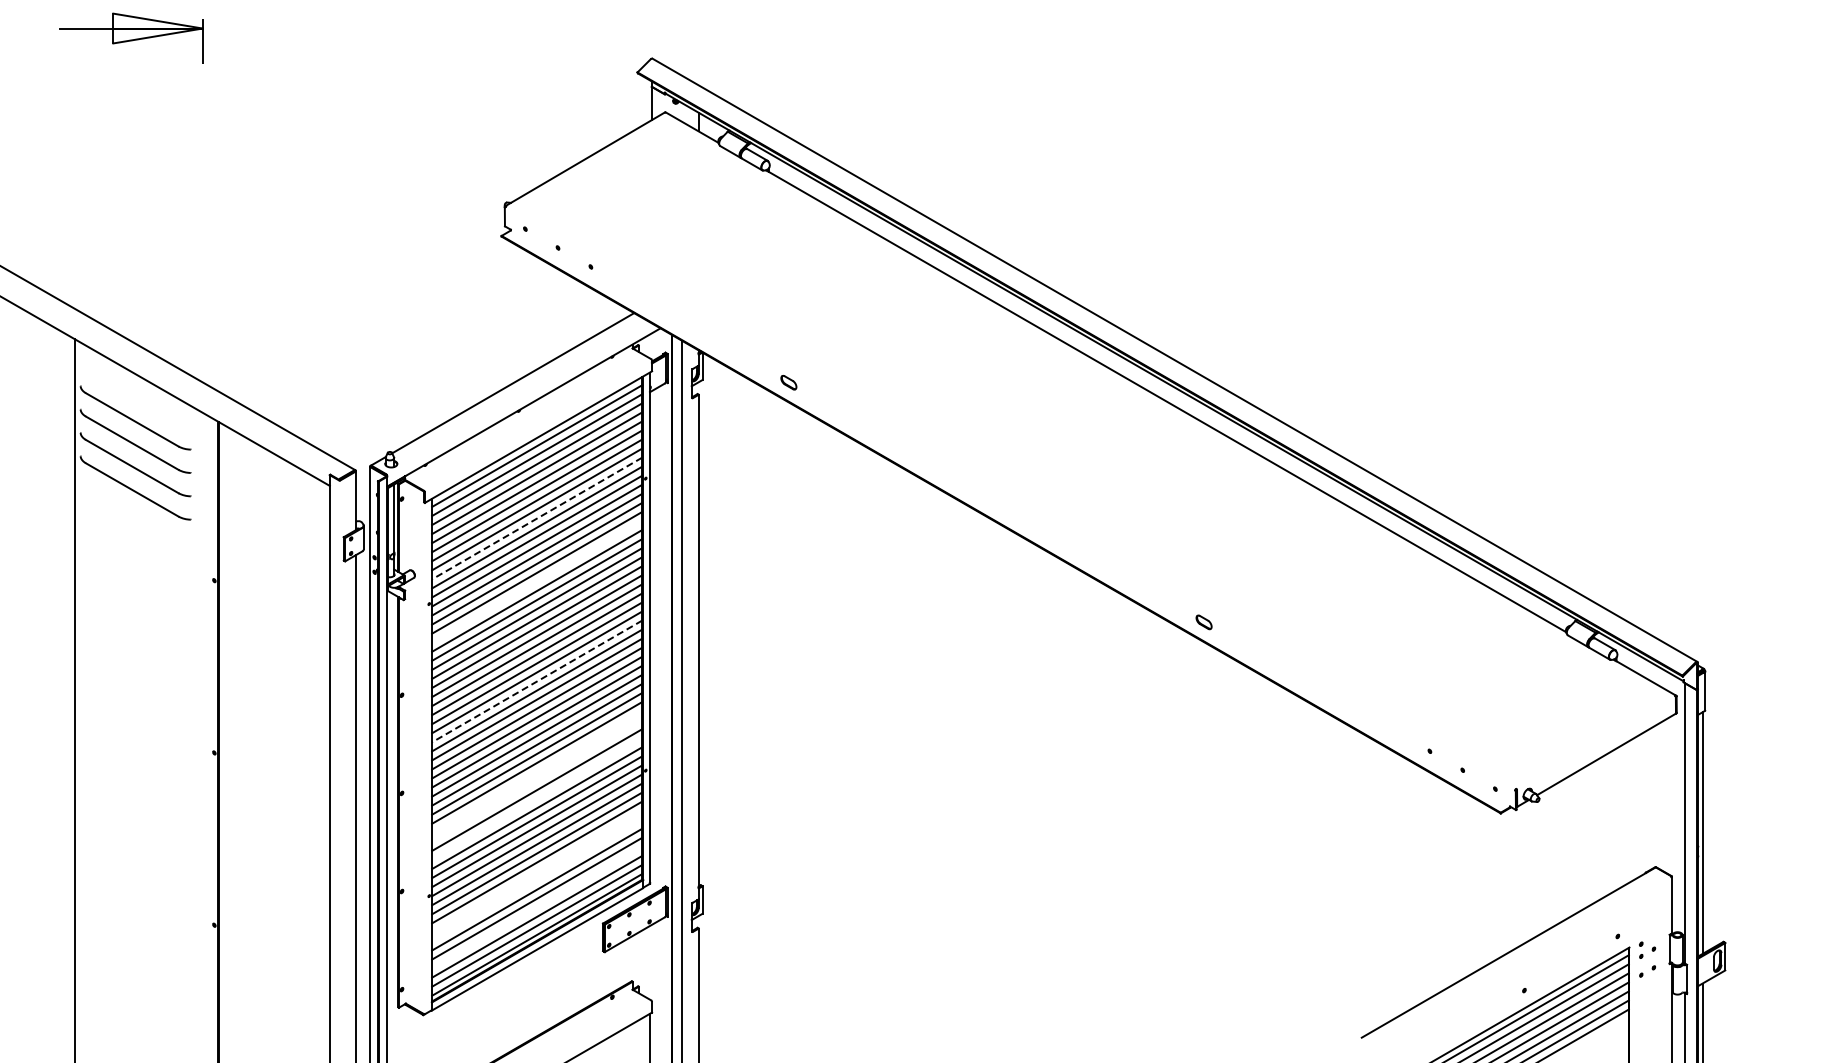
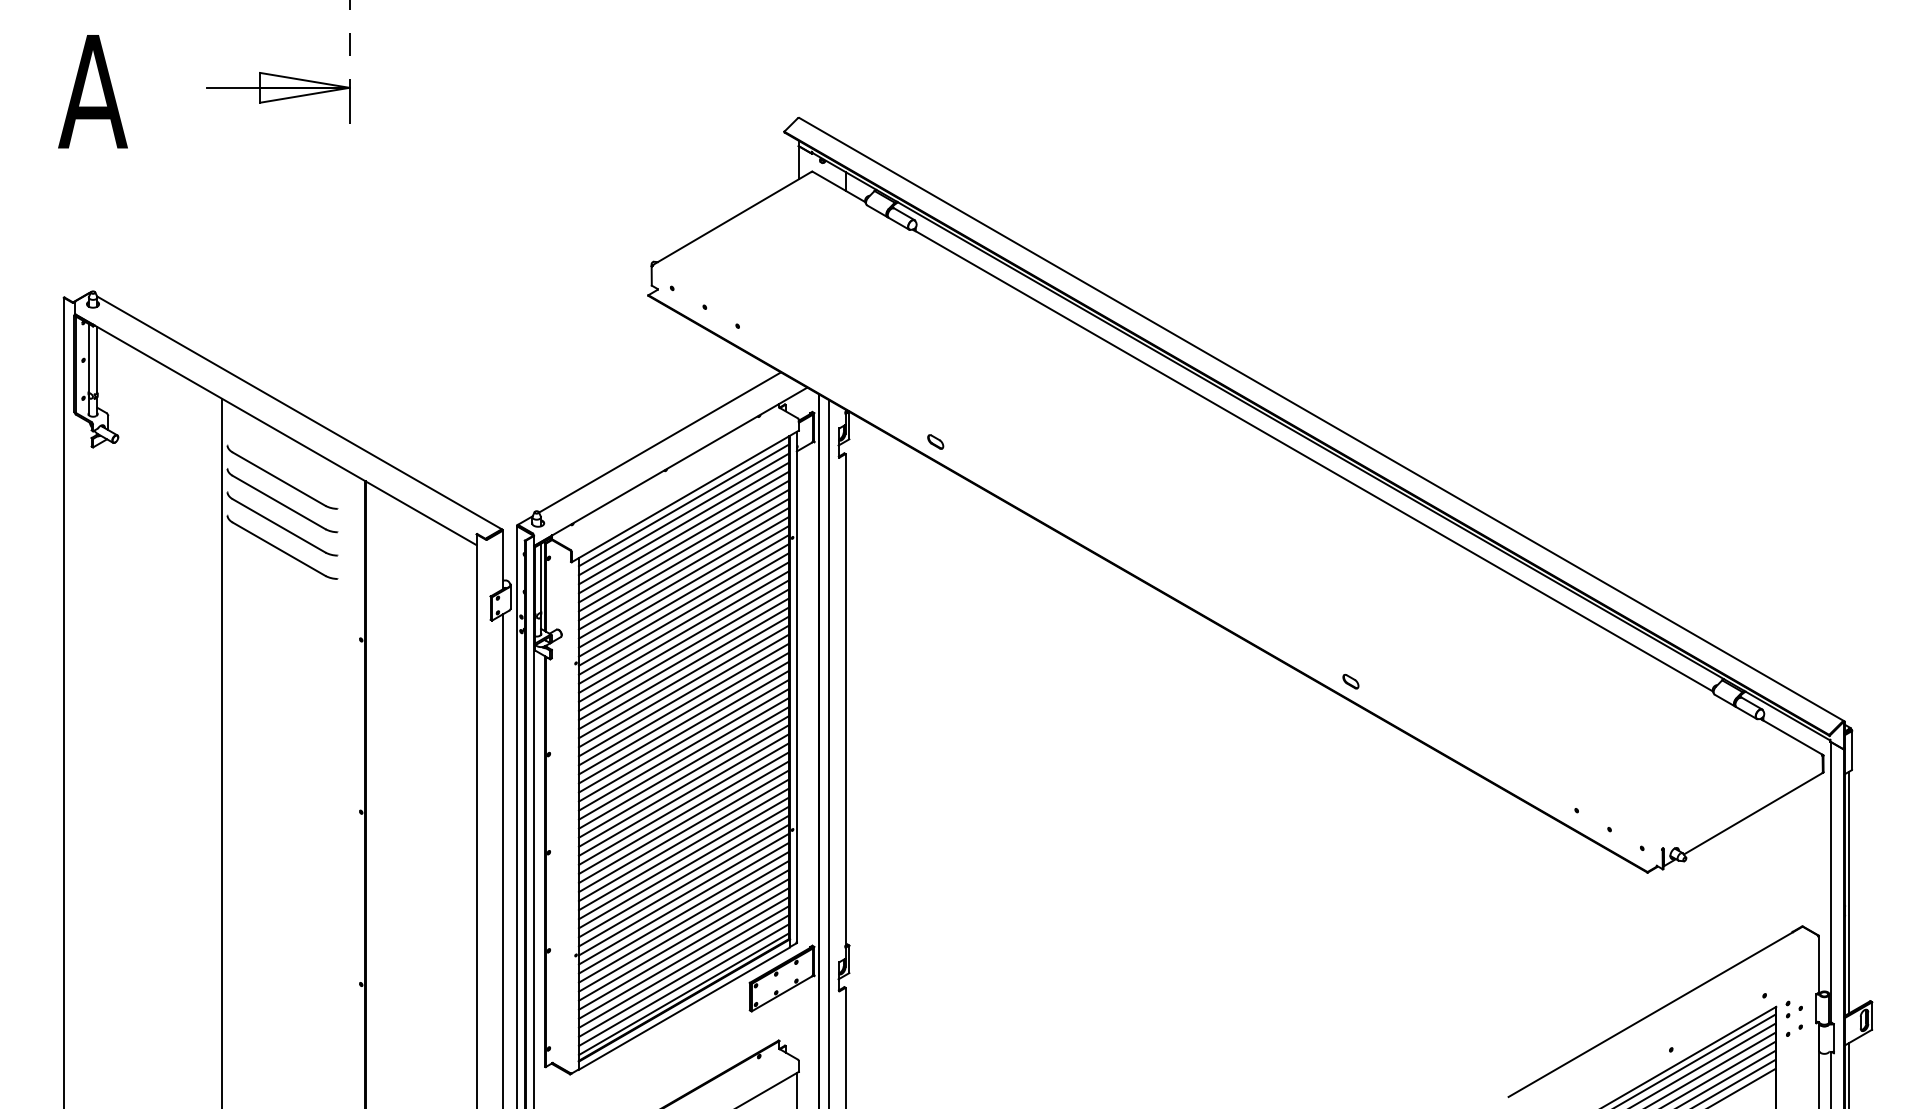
line: (536, 519) -> (683, 578), dashed -> solid
line: (536, 582) -> (683, 641), added
line: (536, 681) -> (683, 740), dashed -> solid
line: (536, 772) -> (683, 831), added
line: (536, 781) -> (683, 840), added
line: (536, 799) -> (683, 858), added
line: (536, 871) -> (683, 930), added
line: (536, 880) -> (683, 939), added
line: (536, 907) -> (683, 966), added

